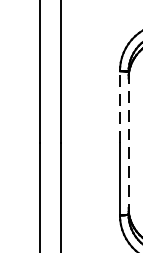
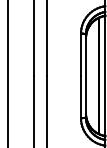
line: (119, 106) -> (80, 54), dashed -> solid
line: (129, 142) -> (86, 75), dashed -> solid

